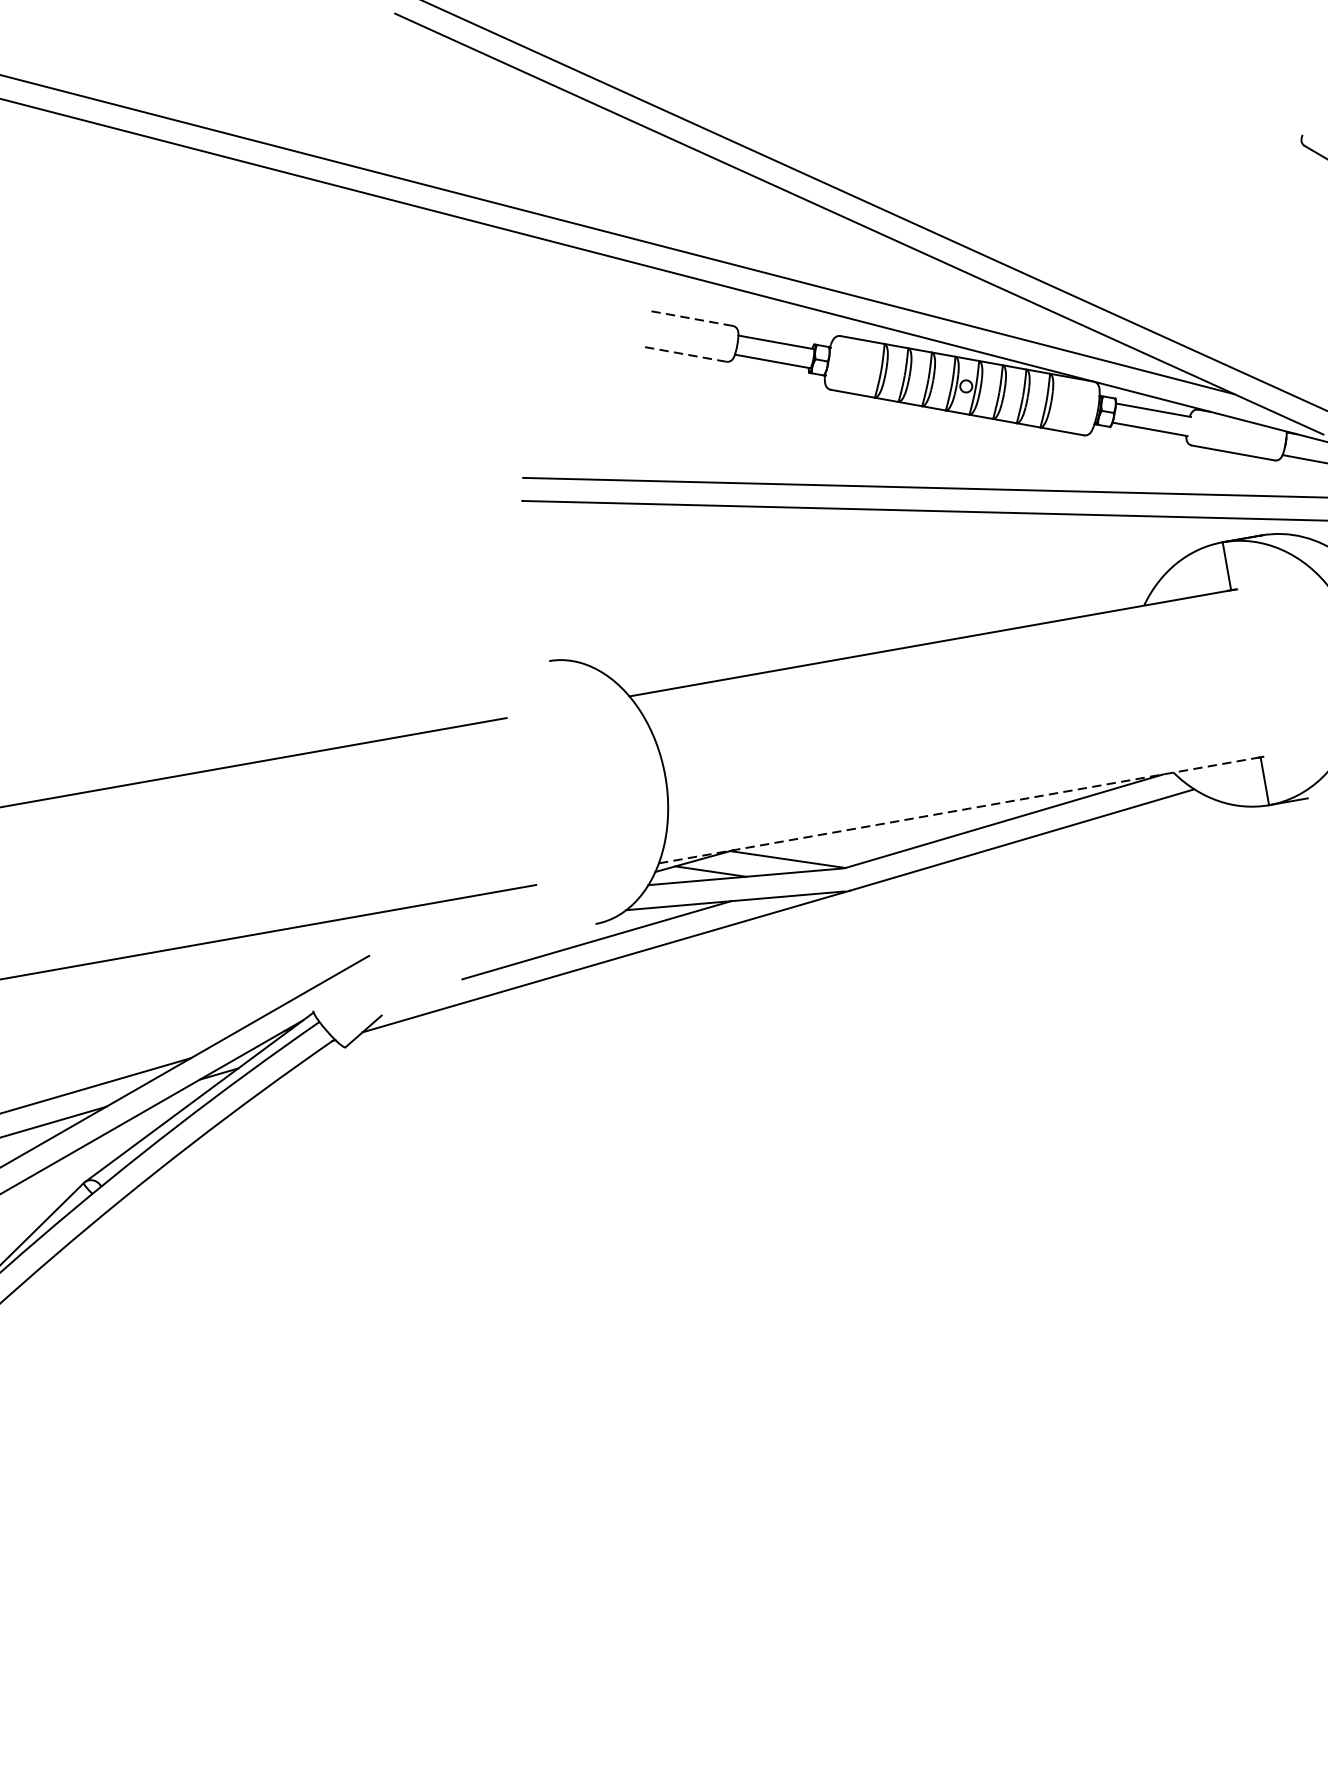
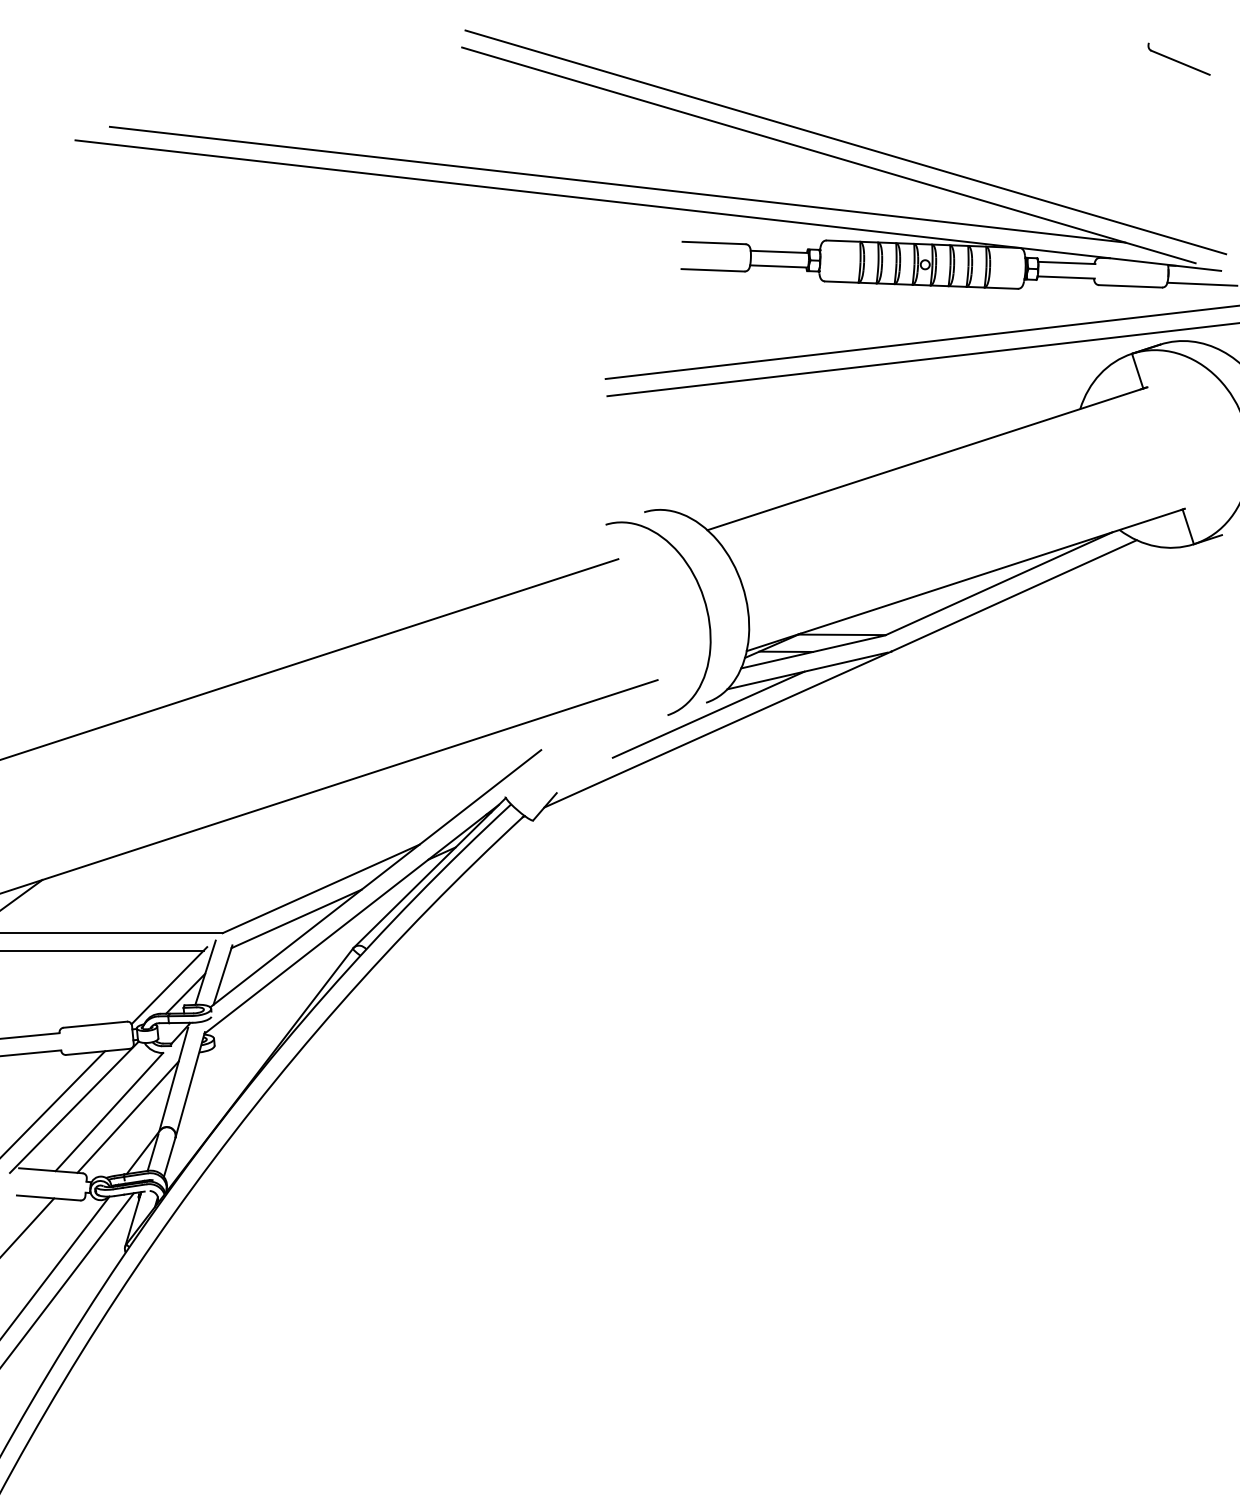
line: (691, 319) -> (714, 243), dashed -> solid
line: (685, 354) -> (713, 270), dashed -> solid
curve: (612, 799) -> (705, 608), added
line: (962, 809) -> (966, 579), dashed -> solid

